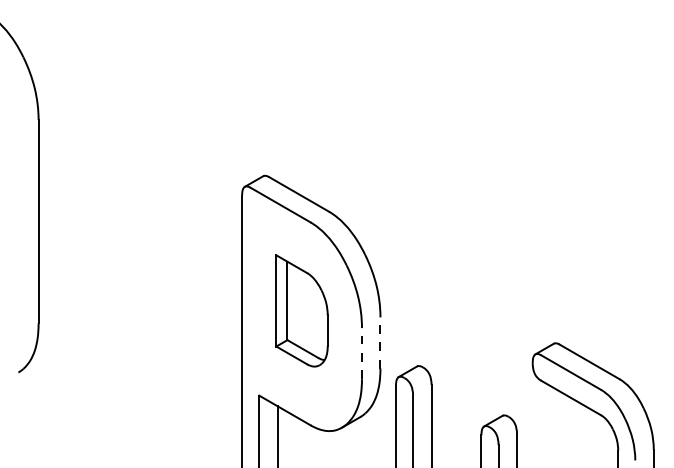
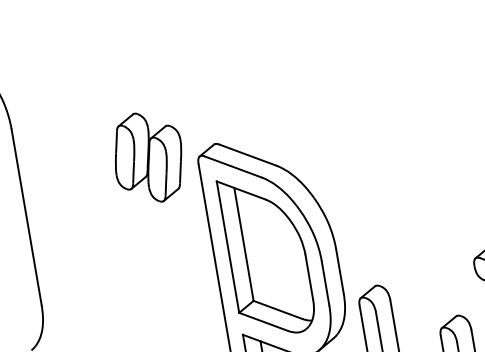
part: (186, 178) -> (148, 157), added
part: (301, 310) -> (266, 255), size x1.67
line: (380, 342) -> (339, 270), dashed -> solid
line: (361, 353) -> (325, 283), dashed -> solid

